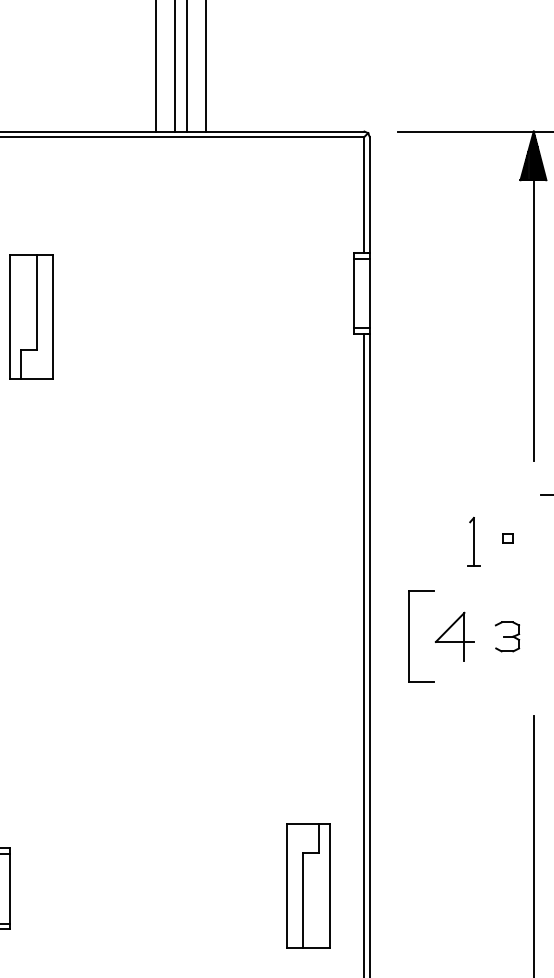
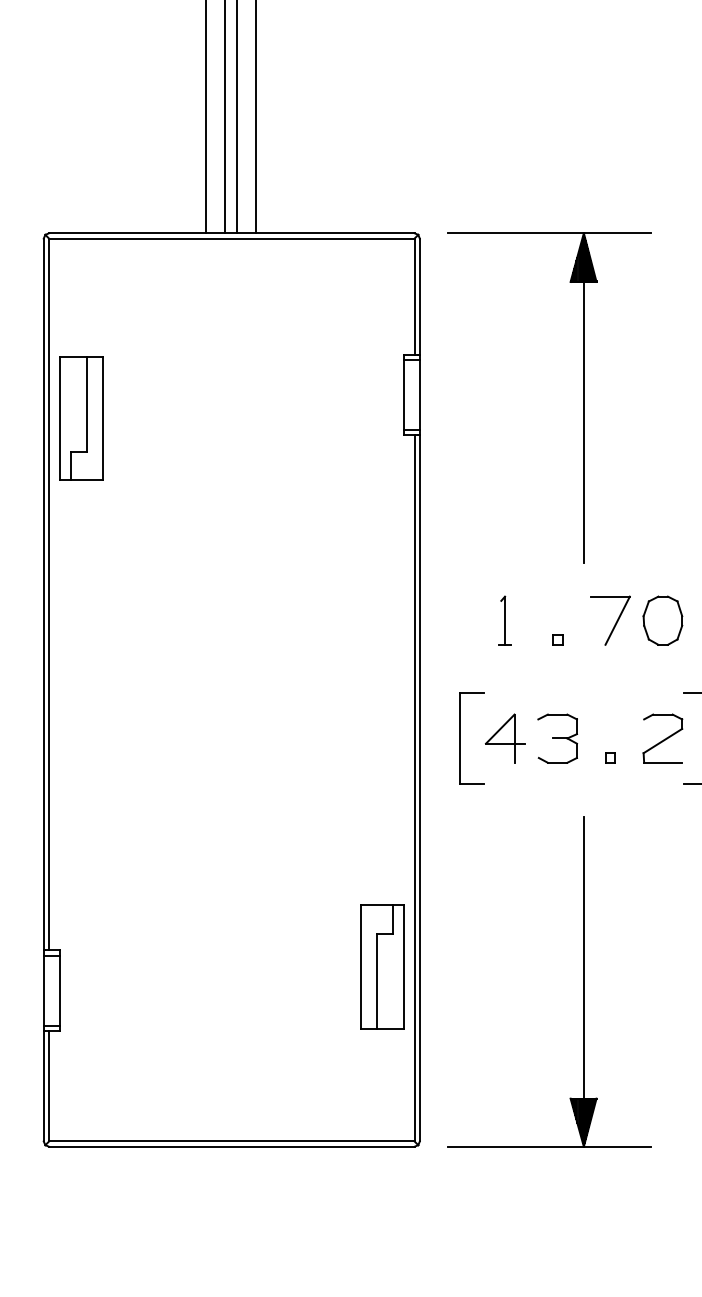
part: (473, 541) -> (504, 620), moved
part: (507, 636) -> (557, 738), size x1.67
part: (308, 885) -> (382, 966), moved

